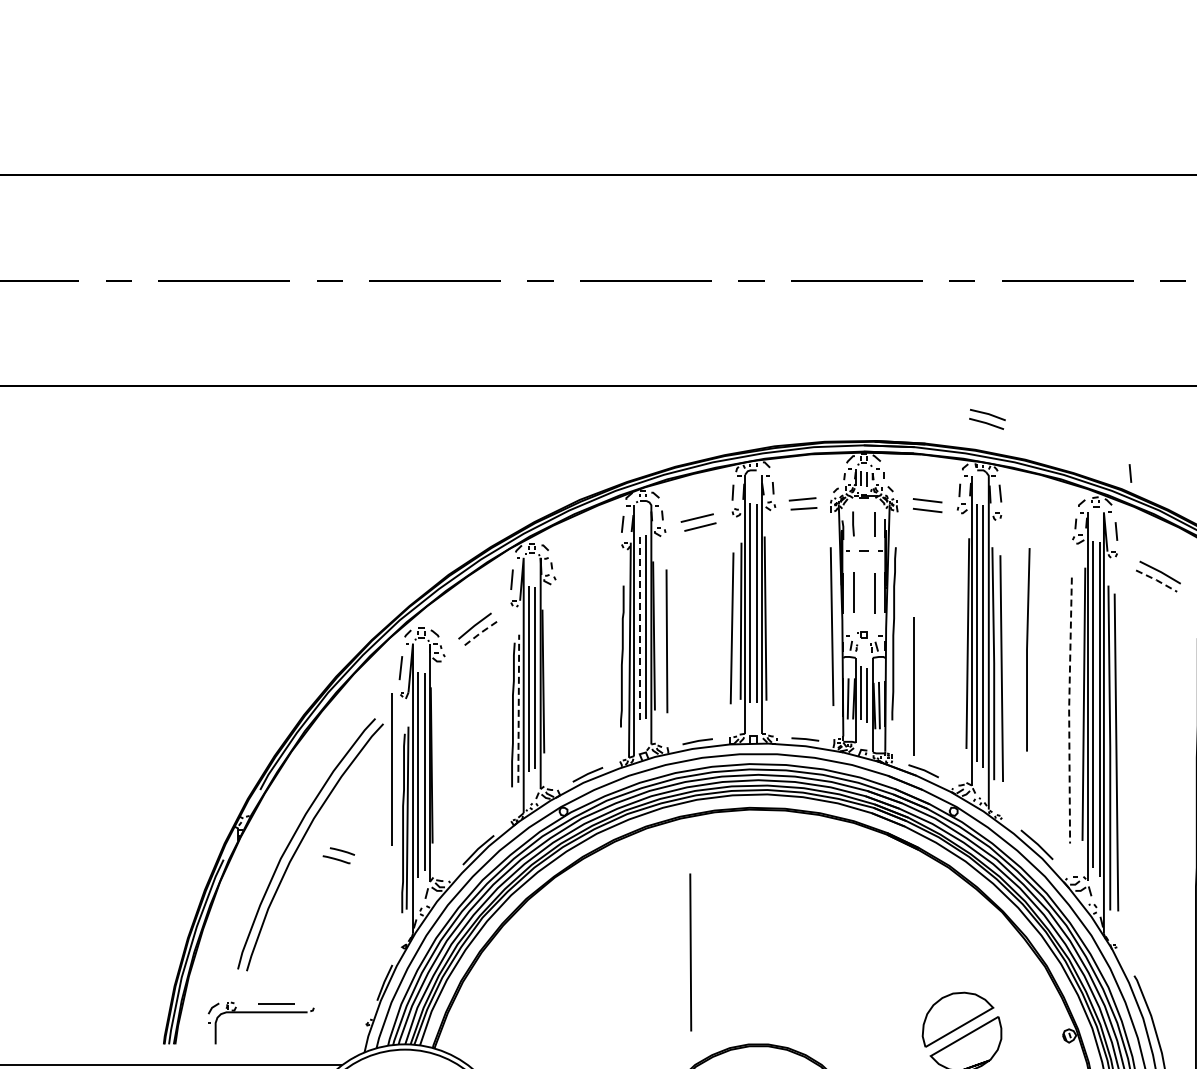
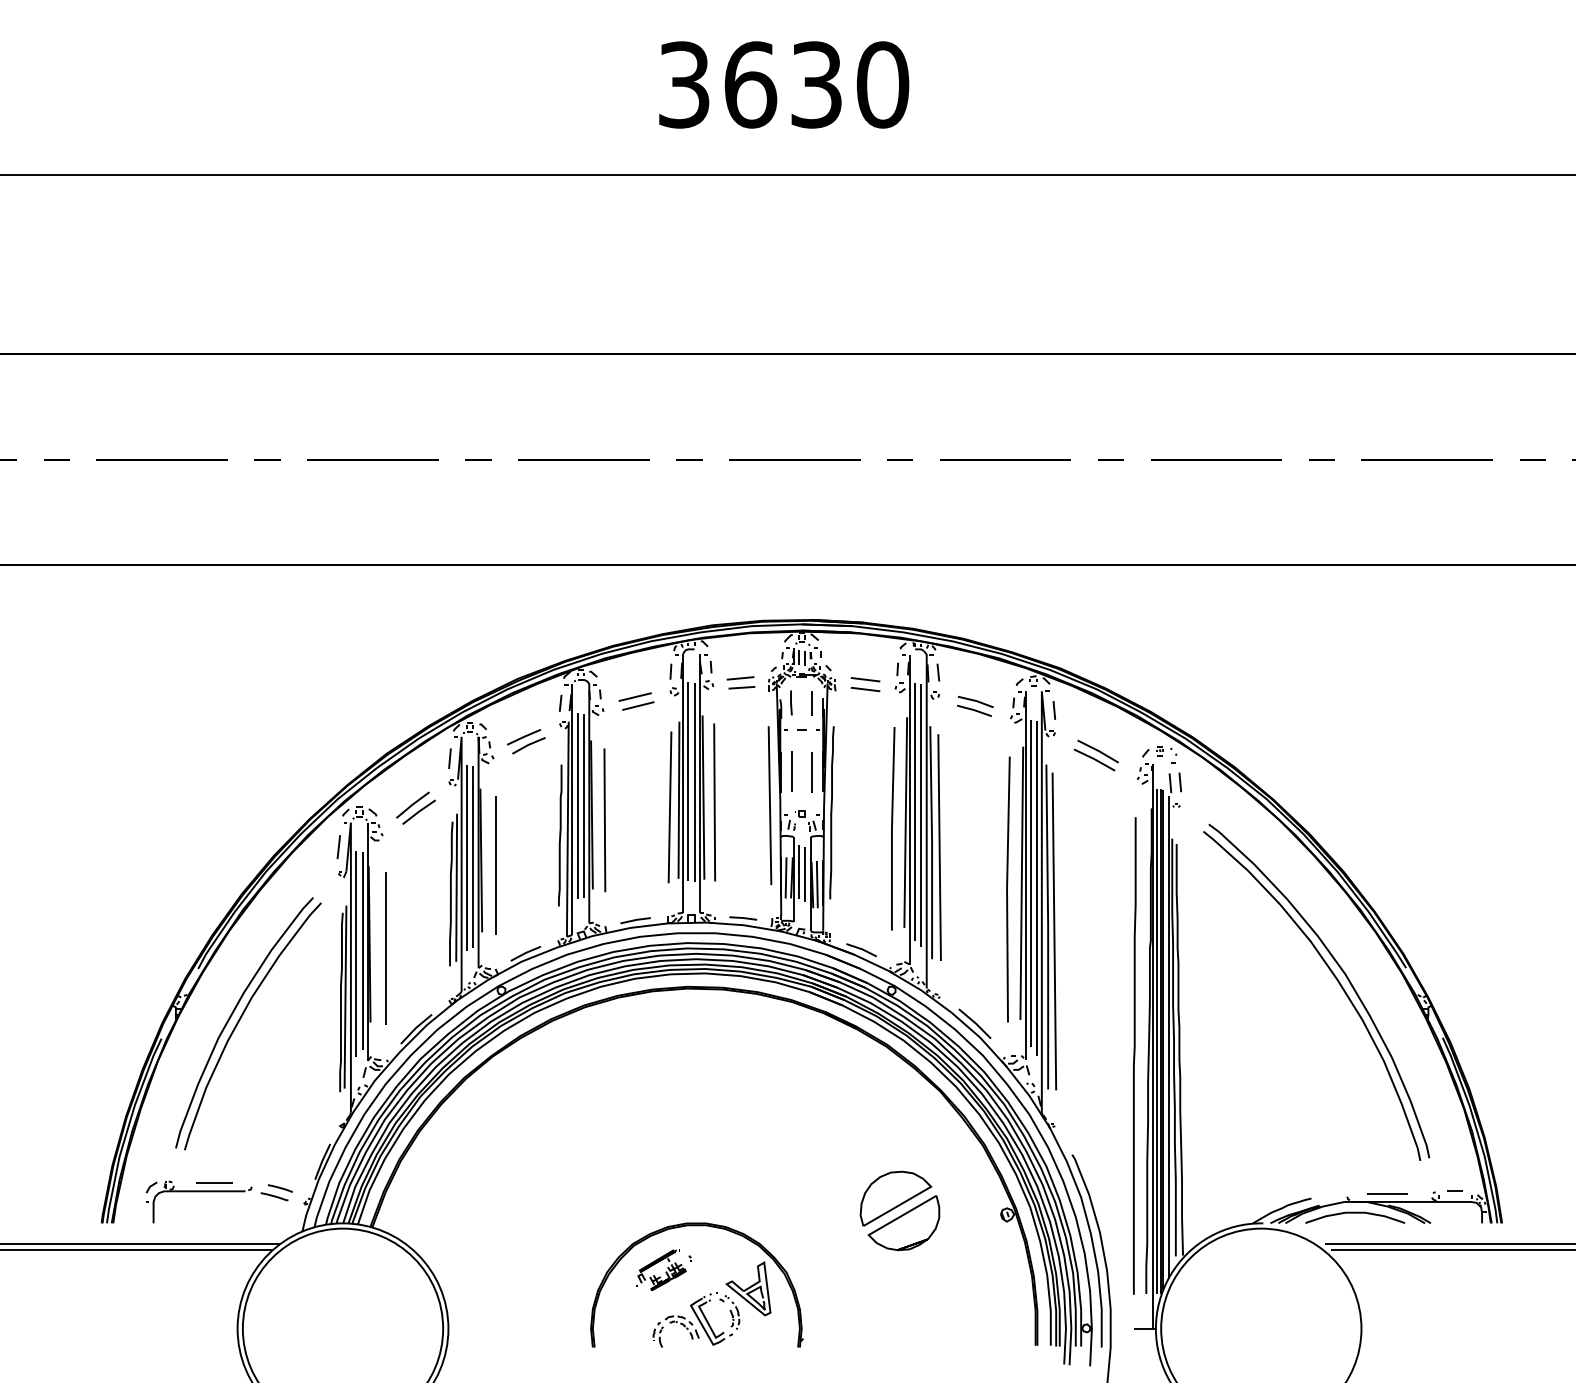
part: (987, 418) -> (975, 705), moved
line: (1130, 473) -> (1068, 652), removed
part: (588, 562) -> (526, 741), added
line: (1156, 580) -> (1094, 759), dashed -> solid
line: (639, 626) -> (577, 805), dashed -> solid
line: (480, 632) -> (418, 811), dashed -> solid
line: (1027, 649) -> (892, 828), moved
line: (913, 686) -> (495, 865), moved
line: (518, 708) -> (456, 887), dashed -> solid
line: (1069, 709) -> (1007, 888), dashed -> solid
line: (391, 769) -> (385, 948), moved
part: (338, 855) -> (276, 1192), moved
line: (690, 952) -> (714, 802), moved

